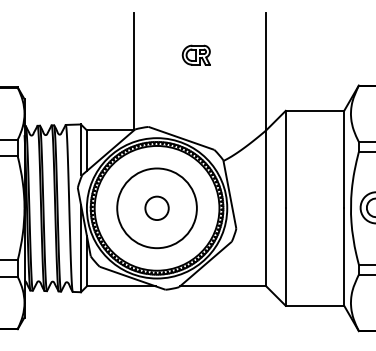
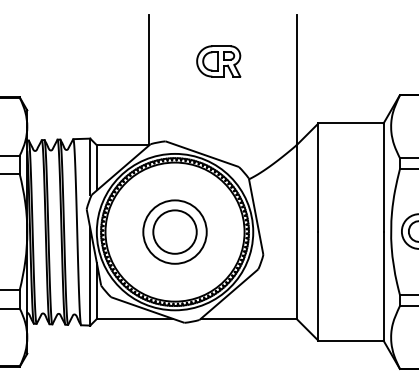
part: (196, 55) -> (218, 61), size x1.43
circle: (156, 207) -> (174, 231), size x0.71
circle: (156, 207) -> (174, 231), size x1.67

